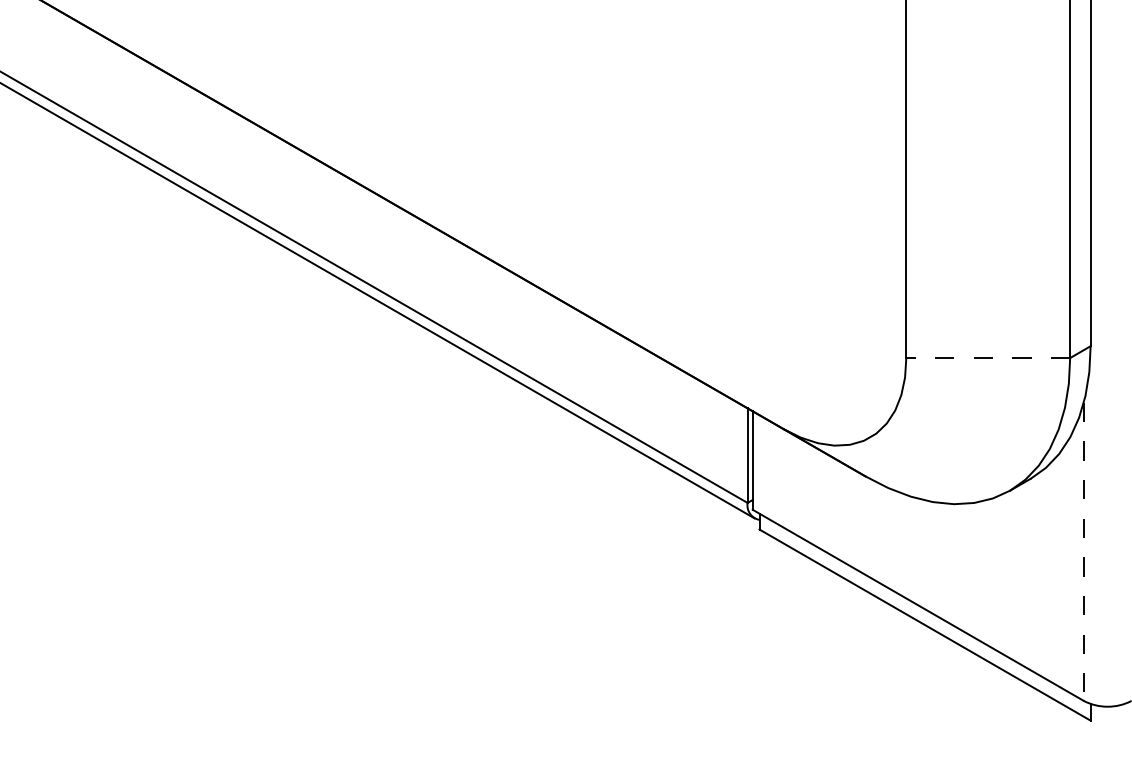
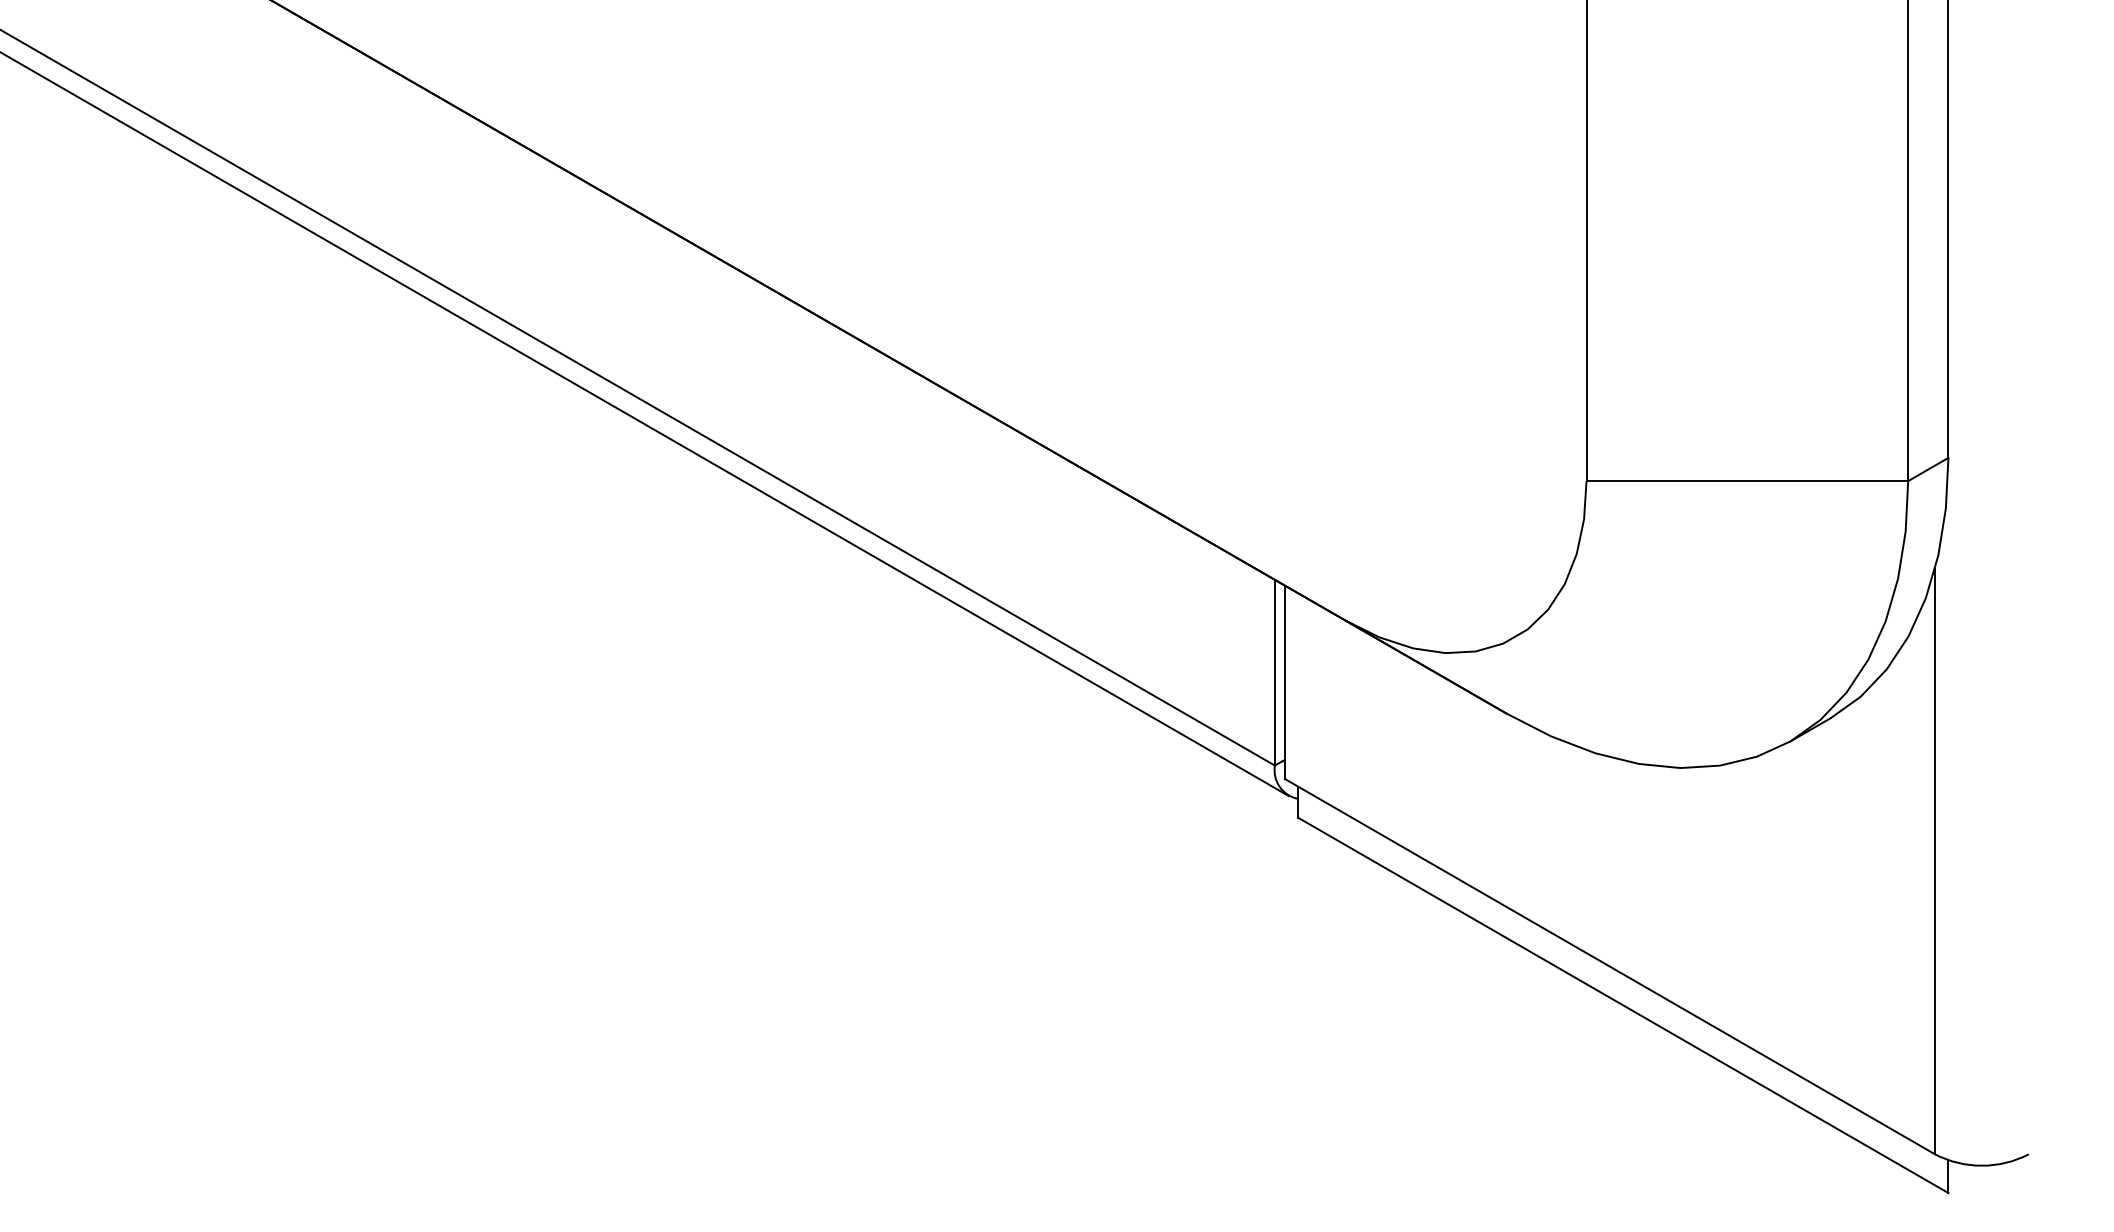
line: (988, 358) -> (1747, 481), dashed -> solid
line: (1083, 552) -> (1934, 862), dashed -> solid

